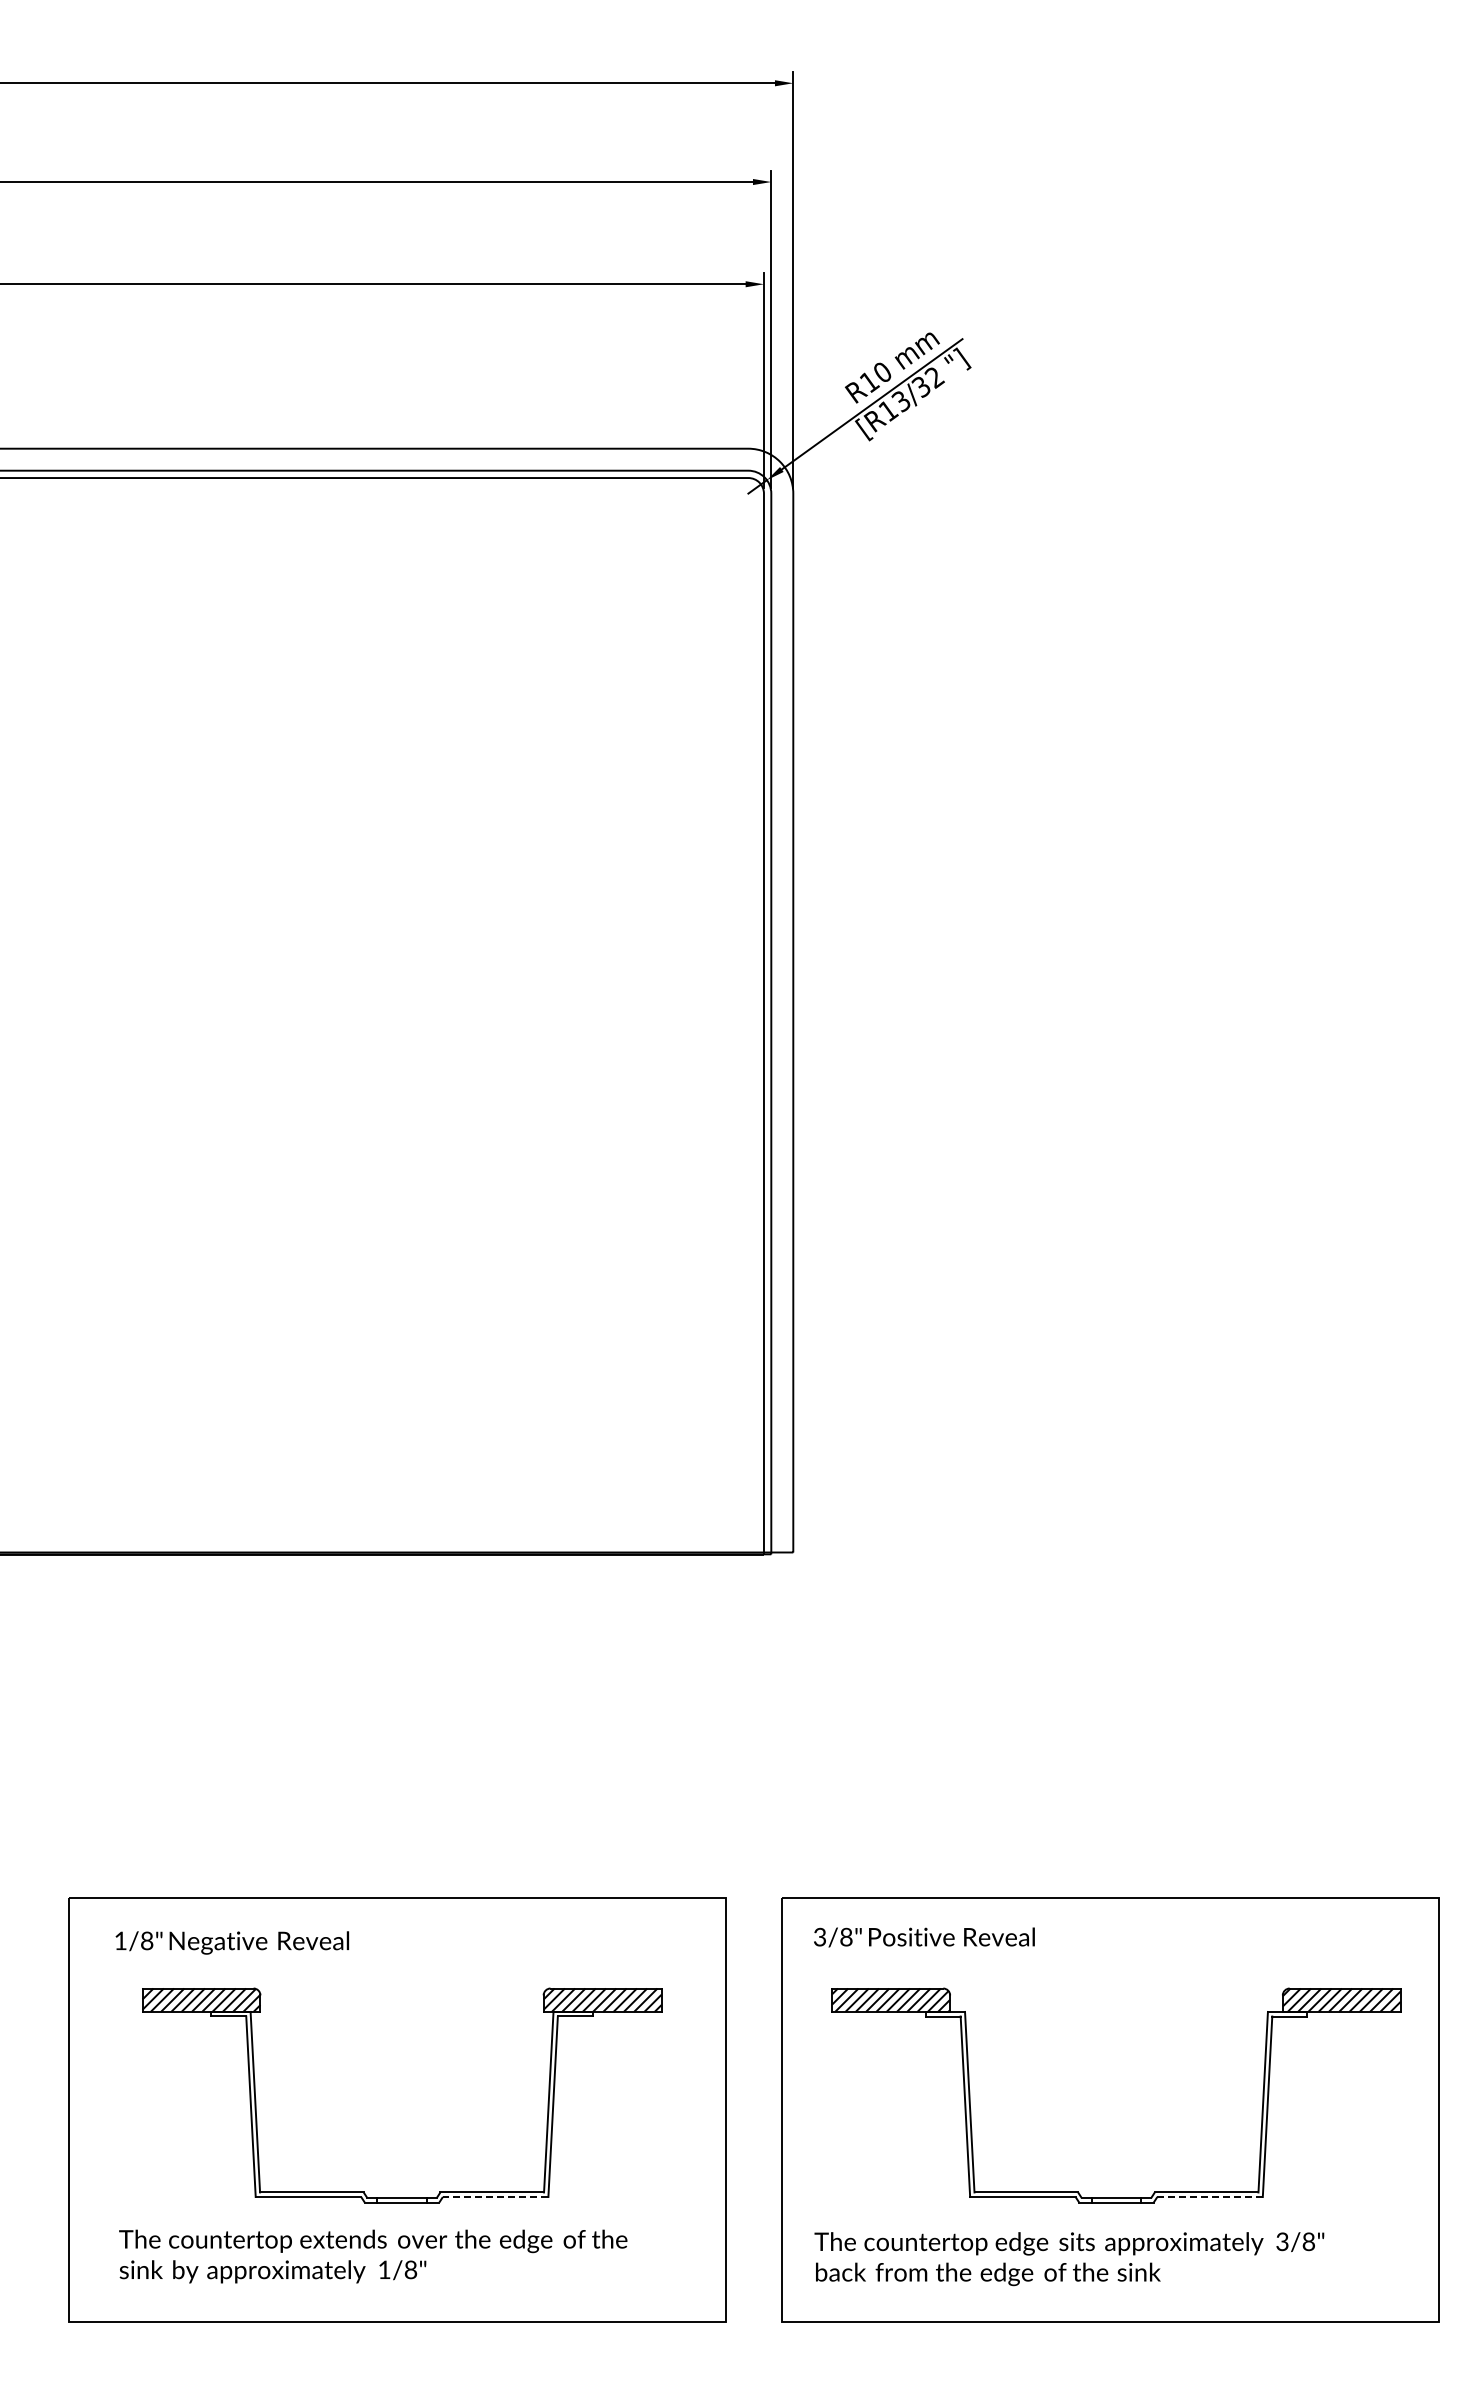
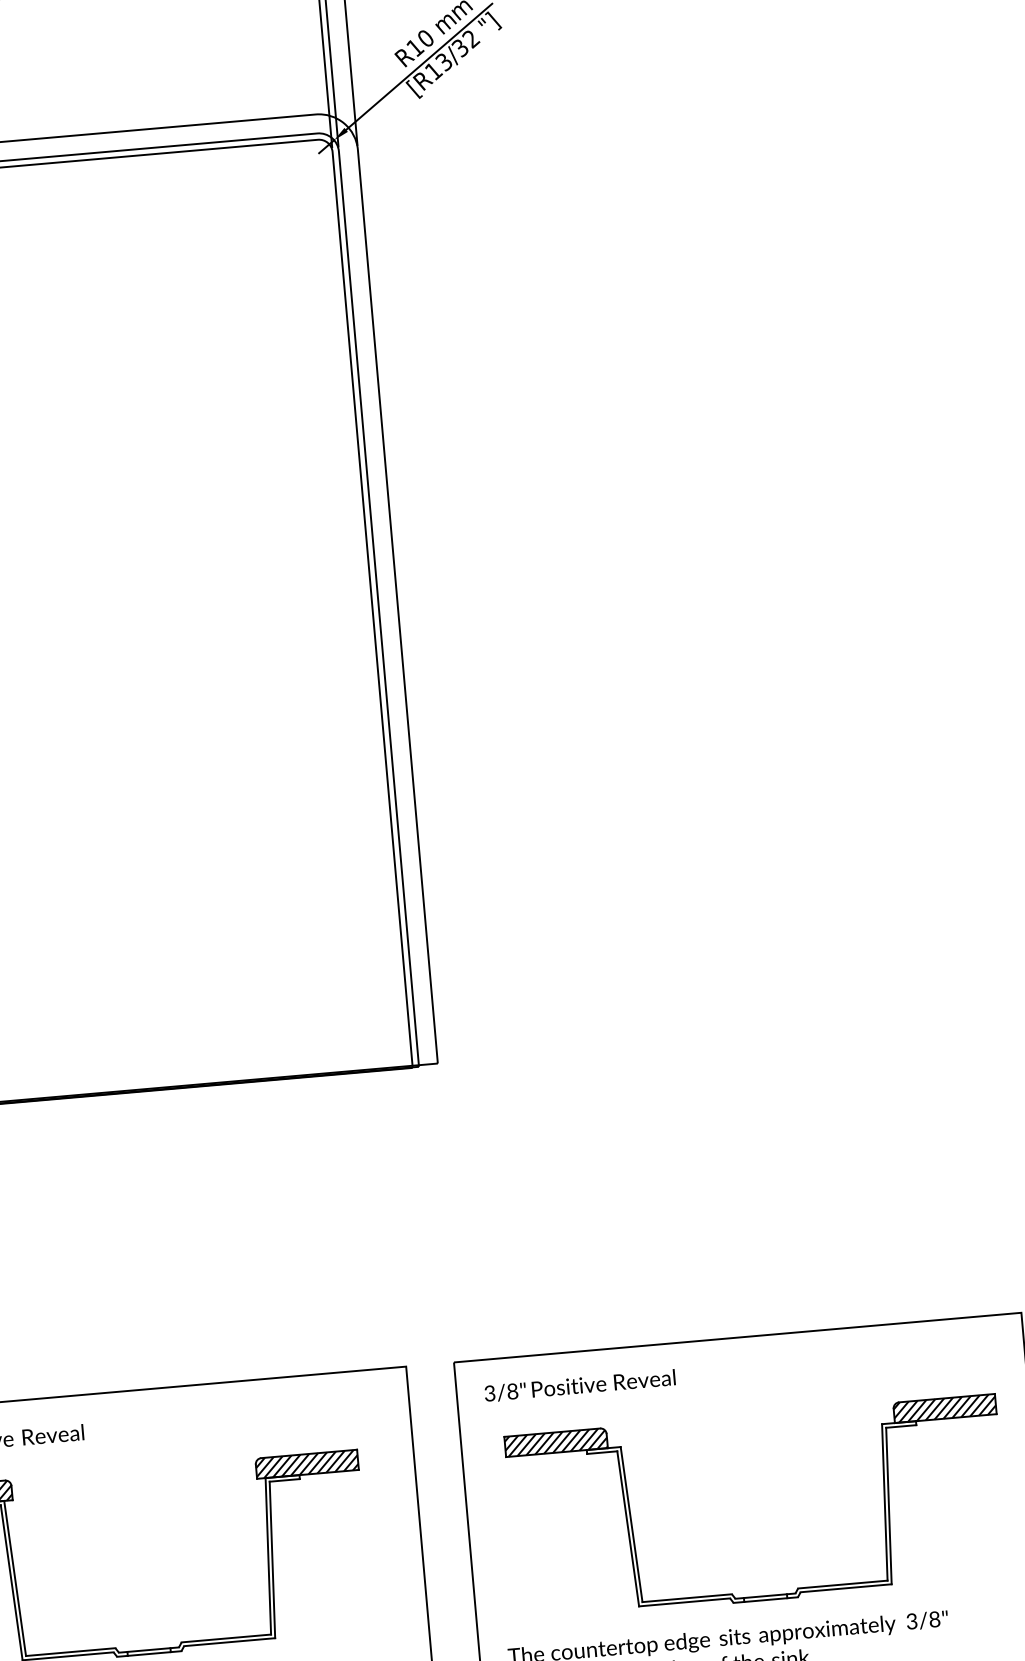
line: (495, 2197) -> (229, 1642), dashed -> solid
line: (1210, 2197) -> (846, 1588), dashed -> solid

